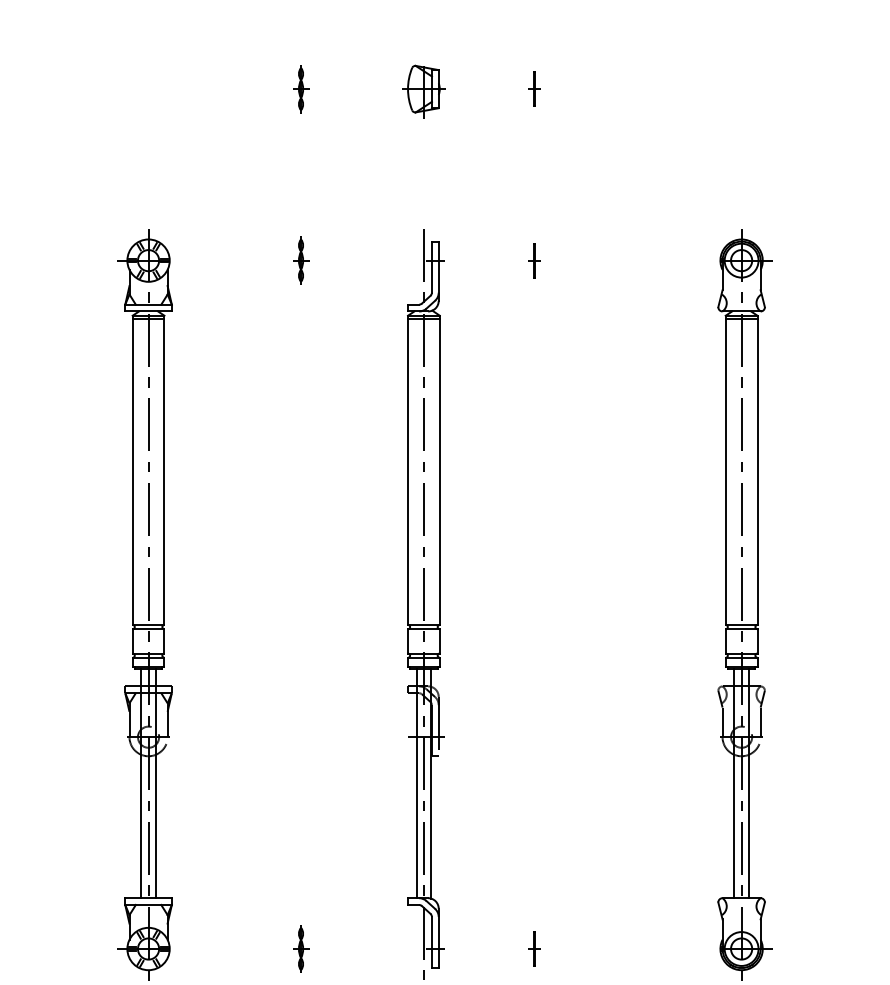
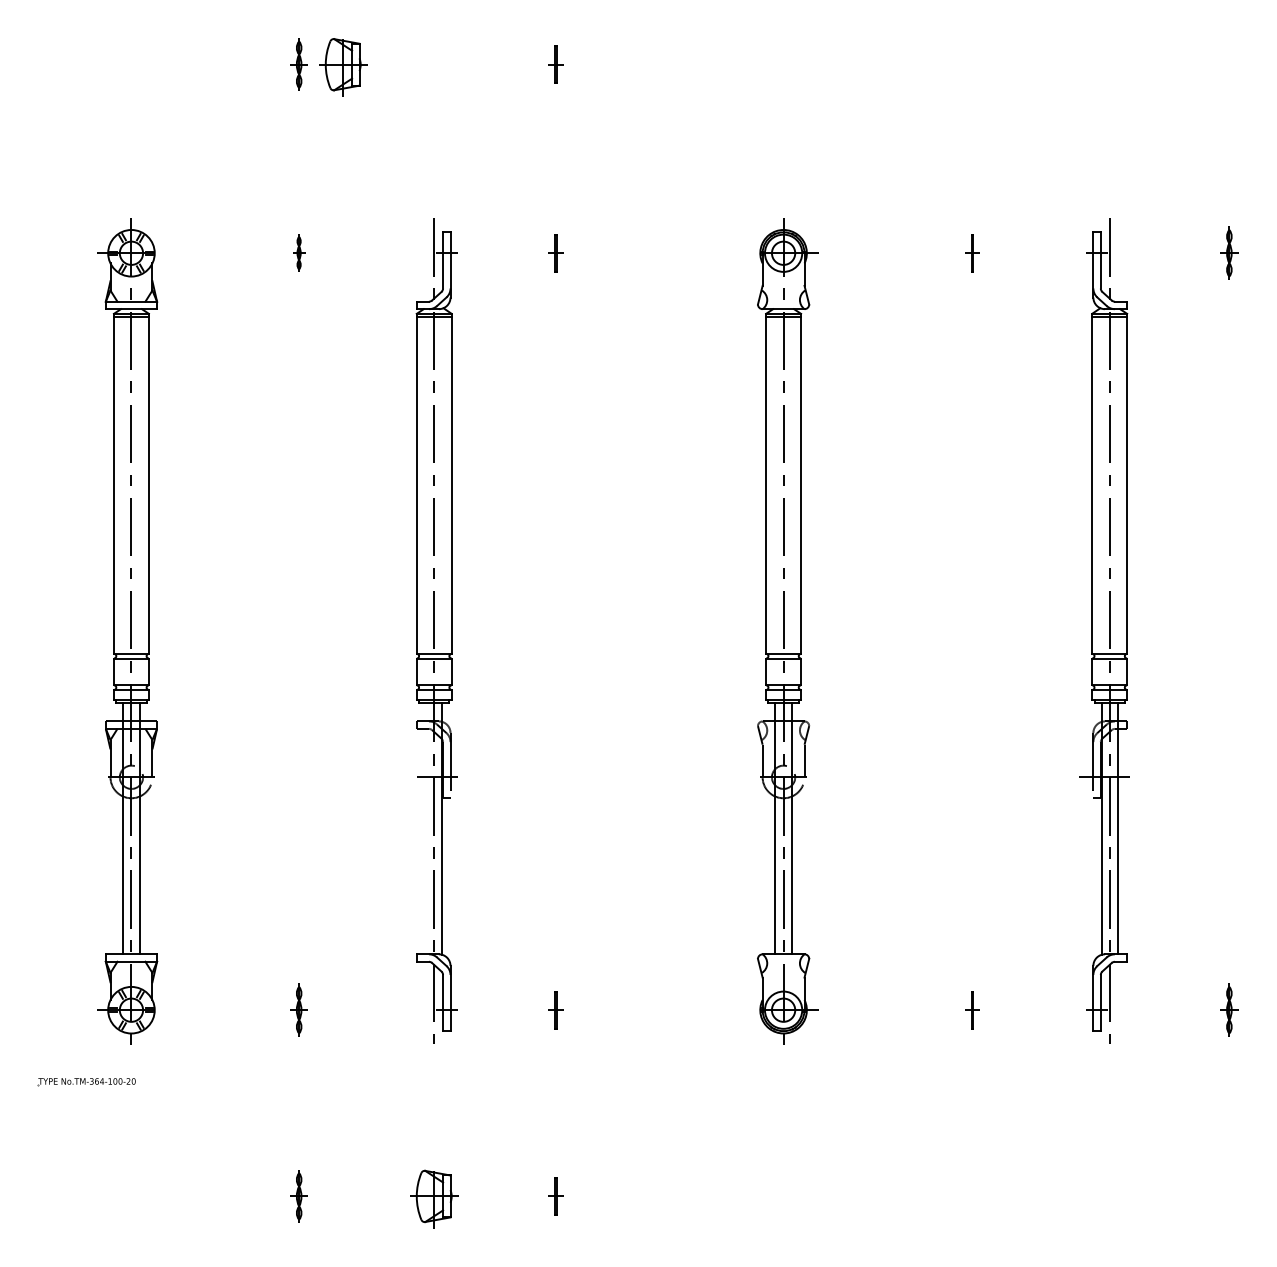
part: (424, 91) -> (343, 67), moved
part: (300, 259) -> (298, 252), size x0.7
line: (416, 783) -> (426, 828), removed

